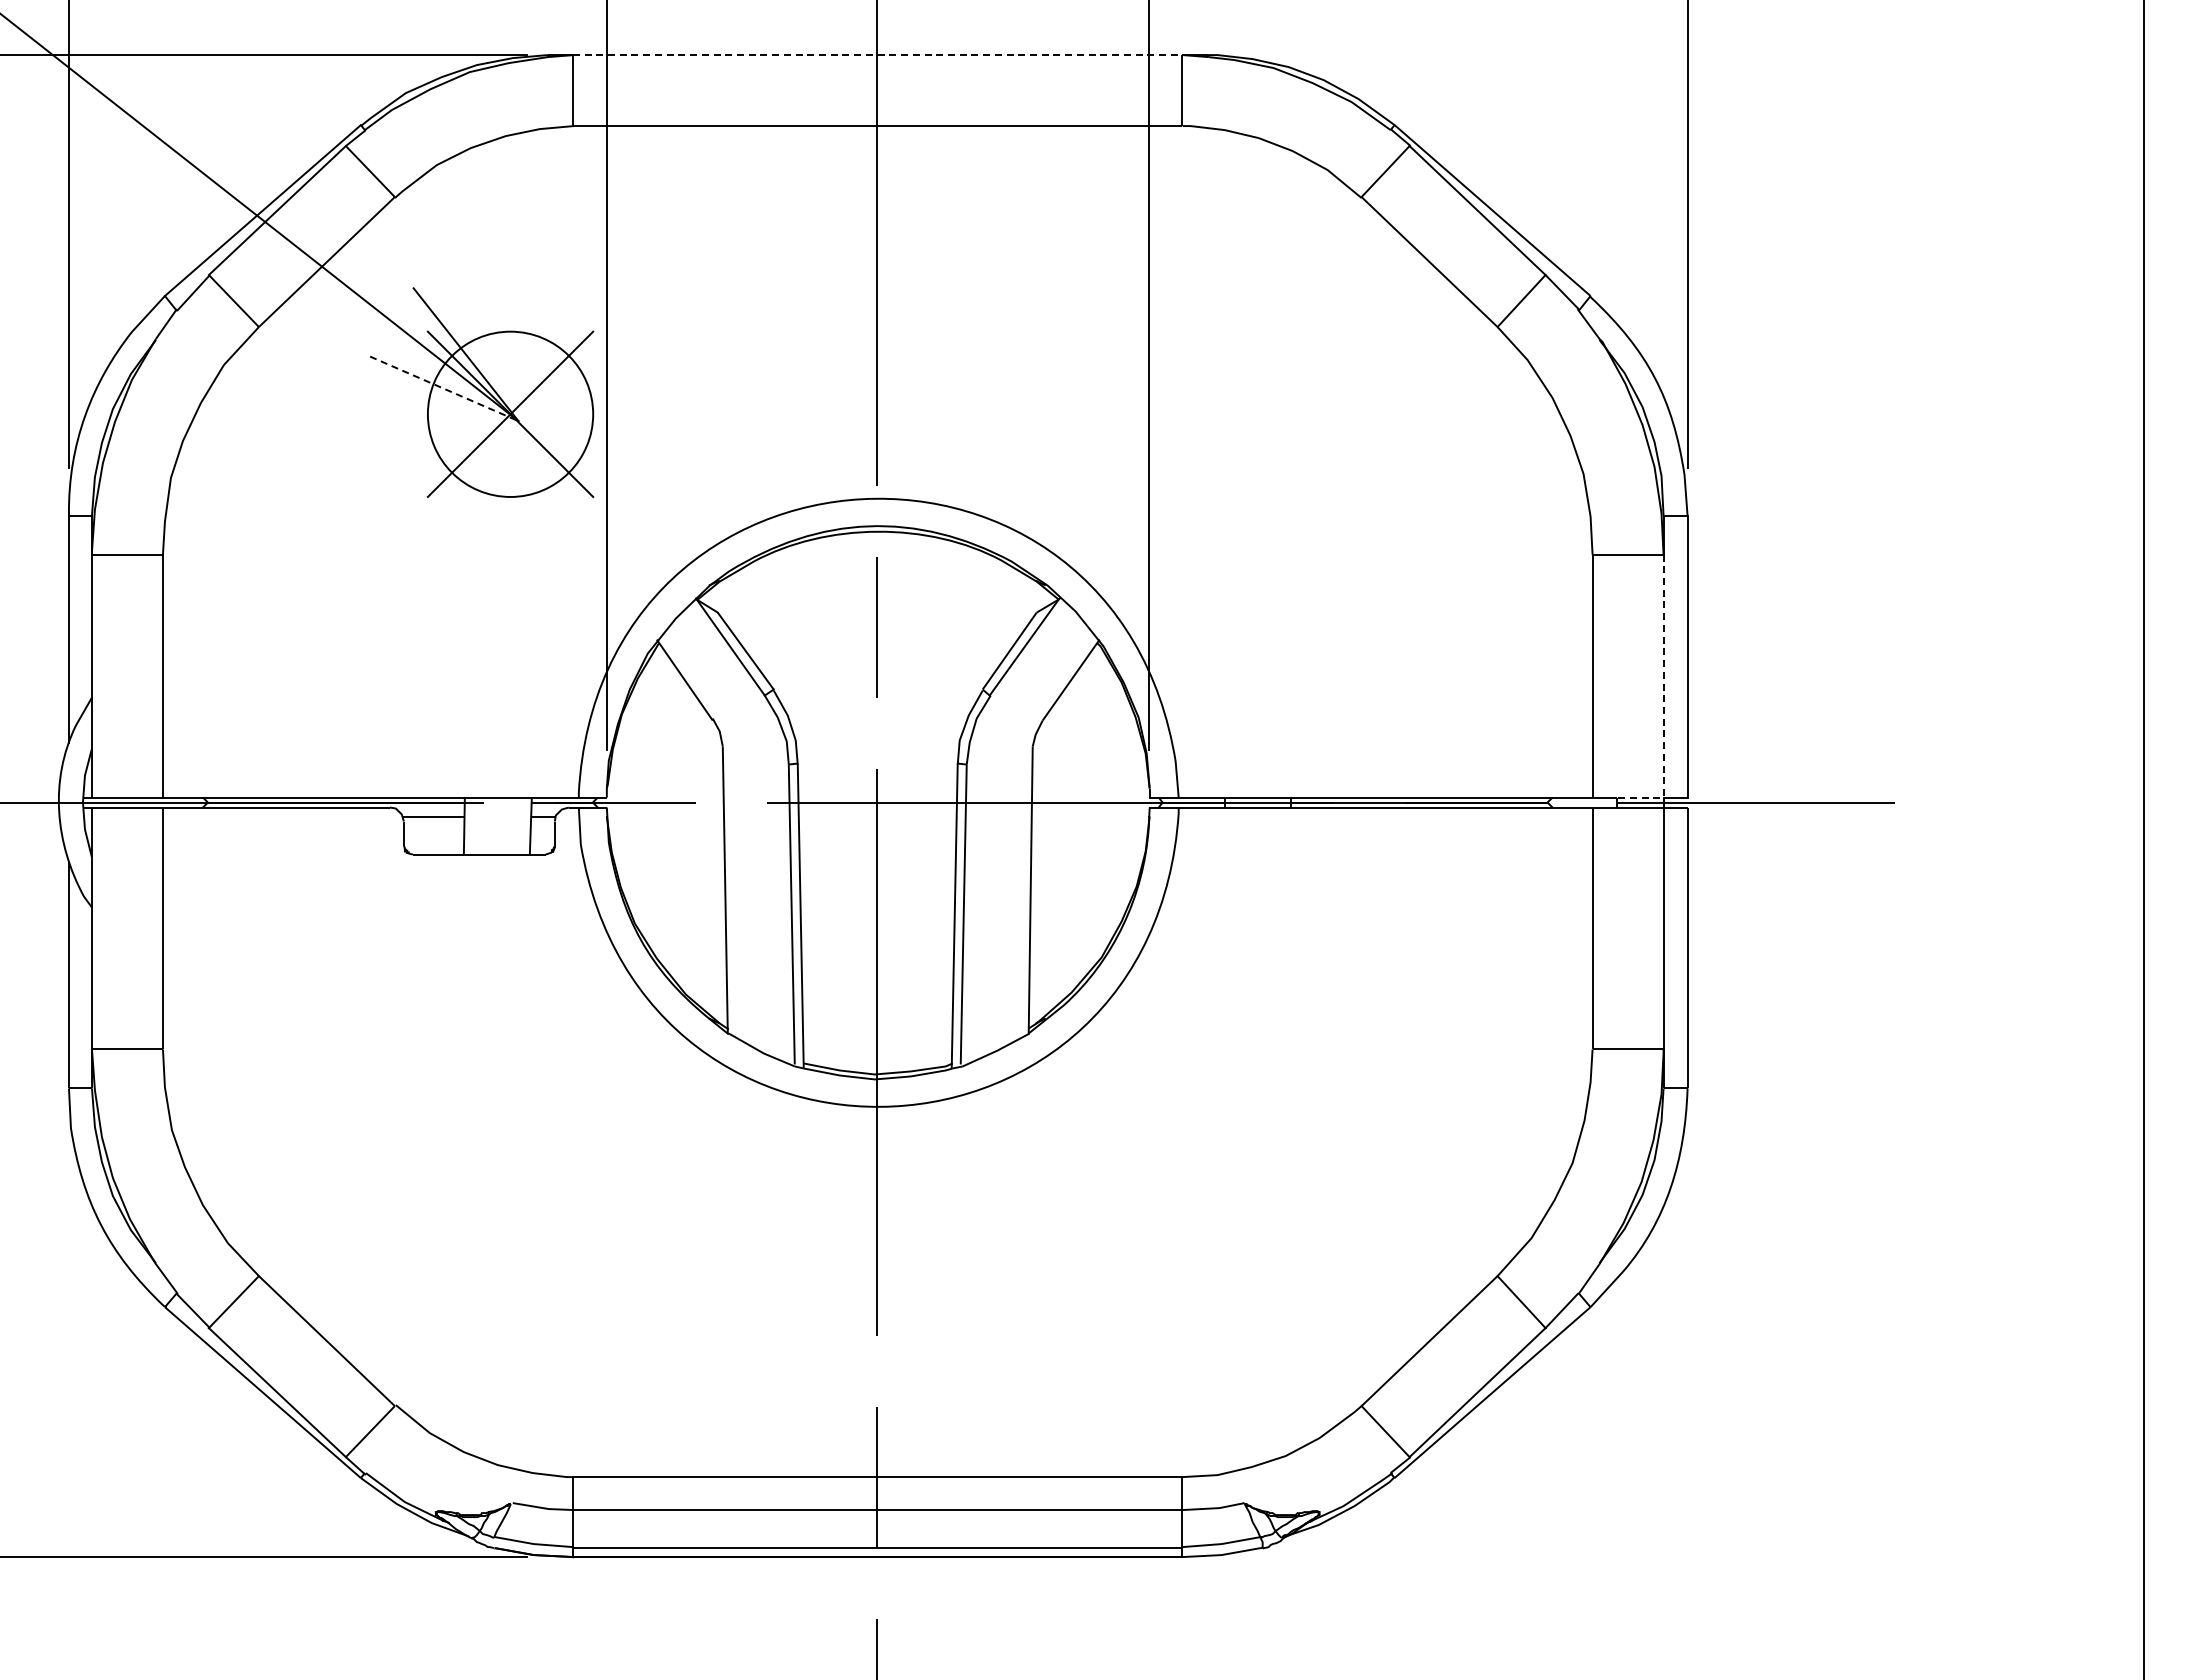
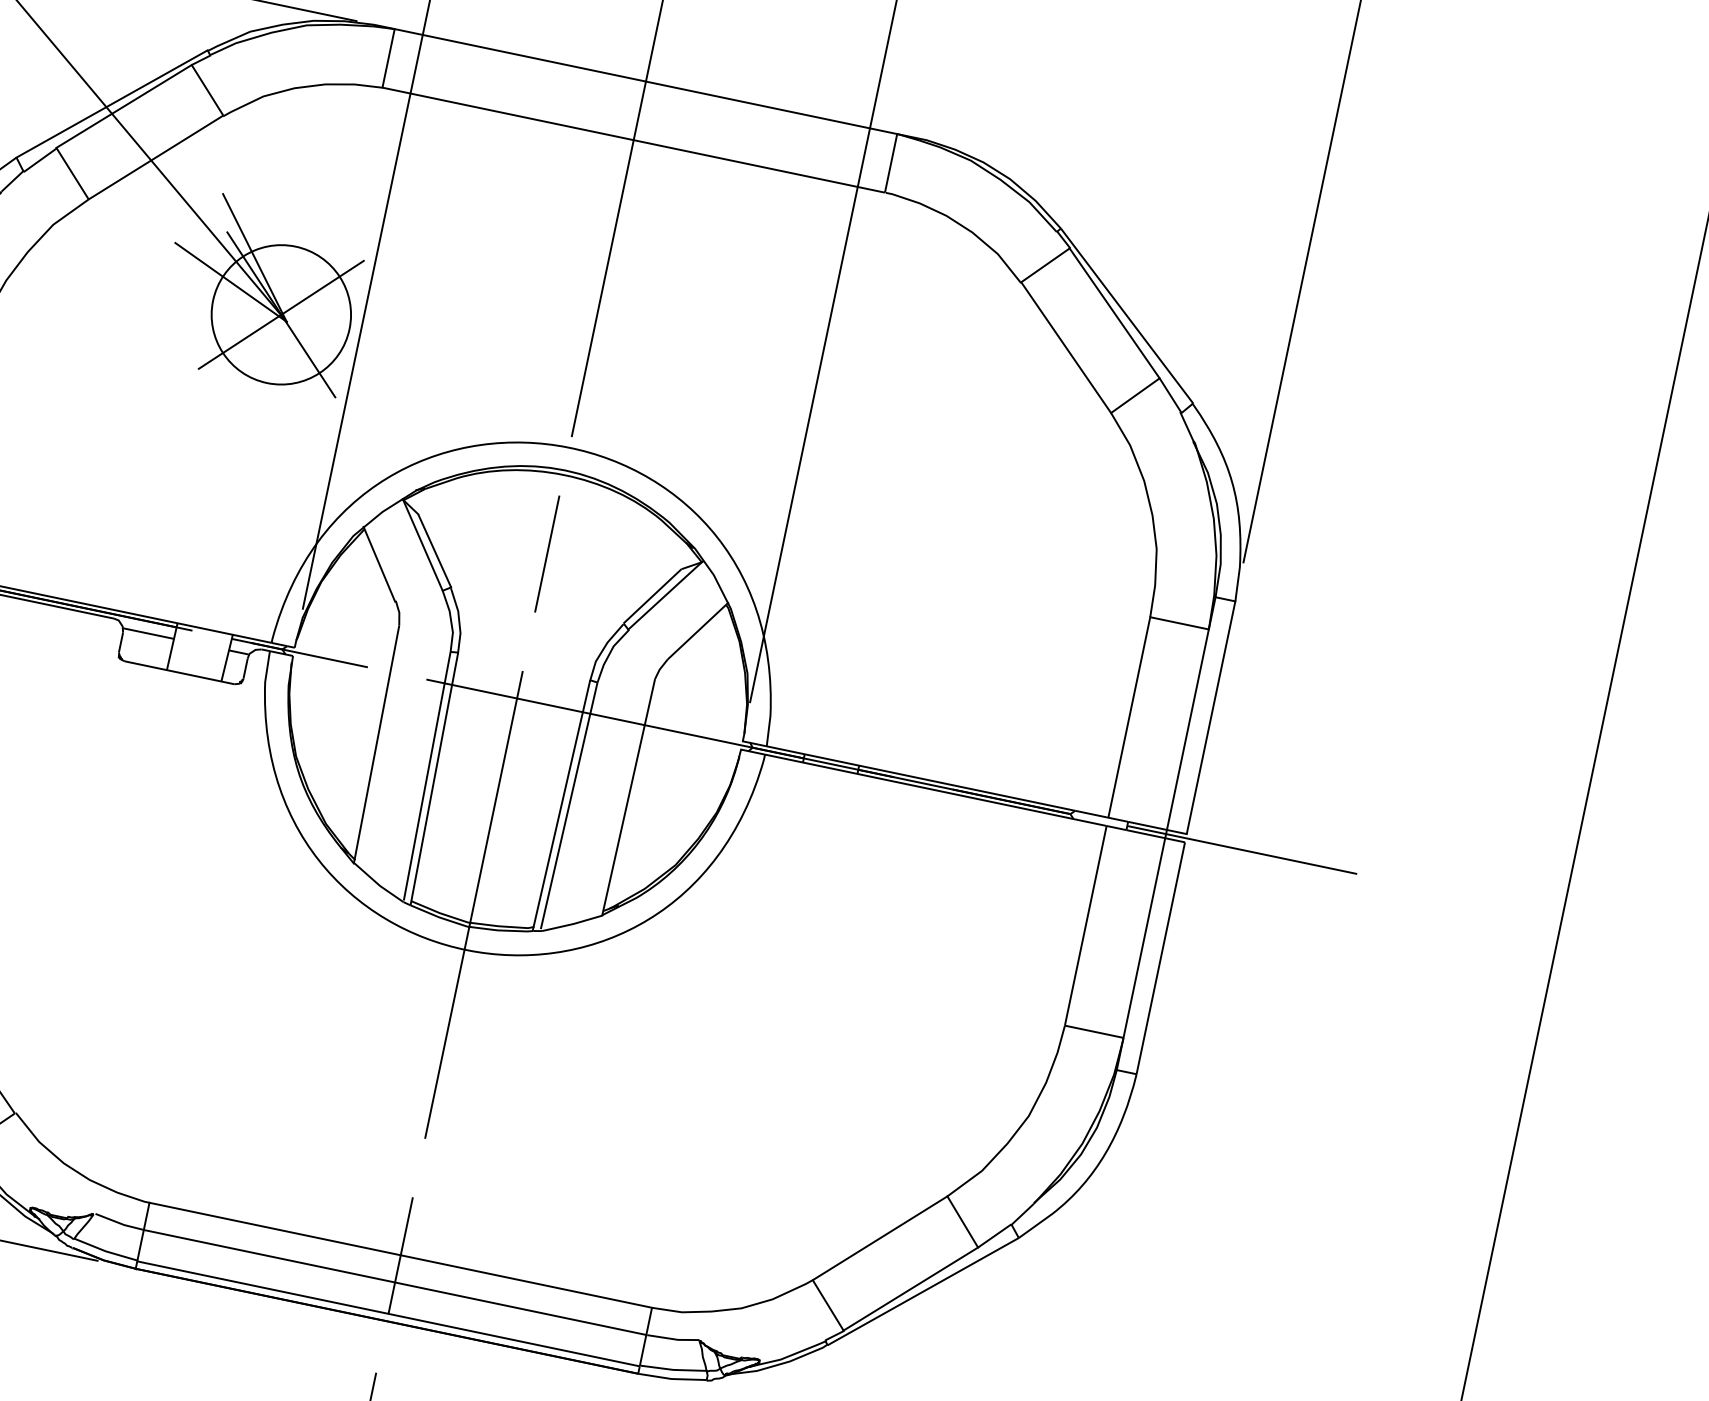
line: (877, 55) -> (646, 81), dashed -> solid
line: (444, 388) -> (231, 282), dashed -> solid
line: (1663, 700) -> (1183, 749), dashed -> solid

